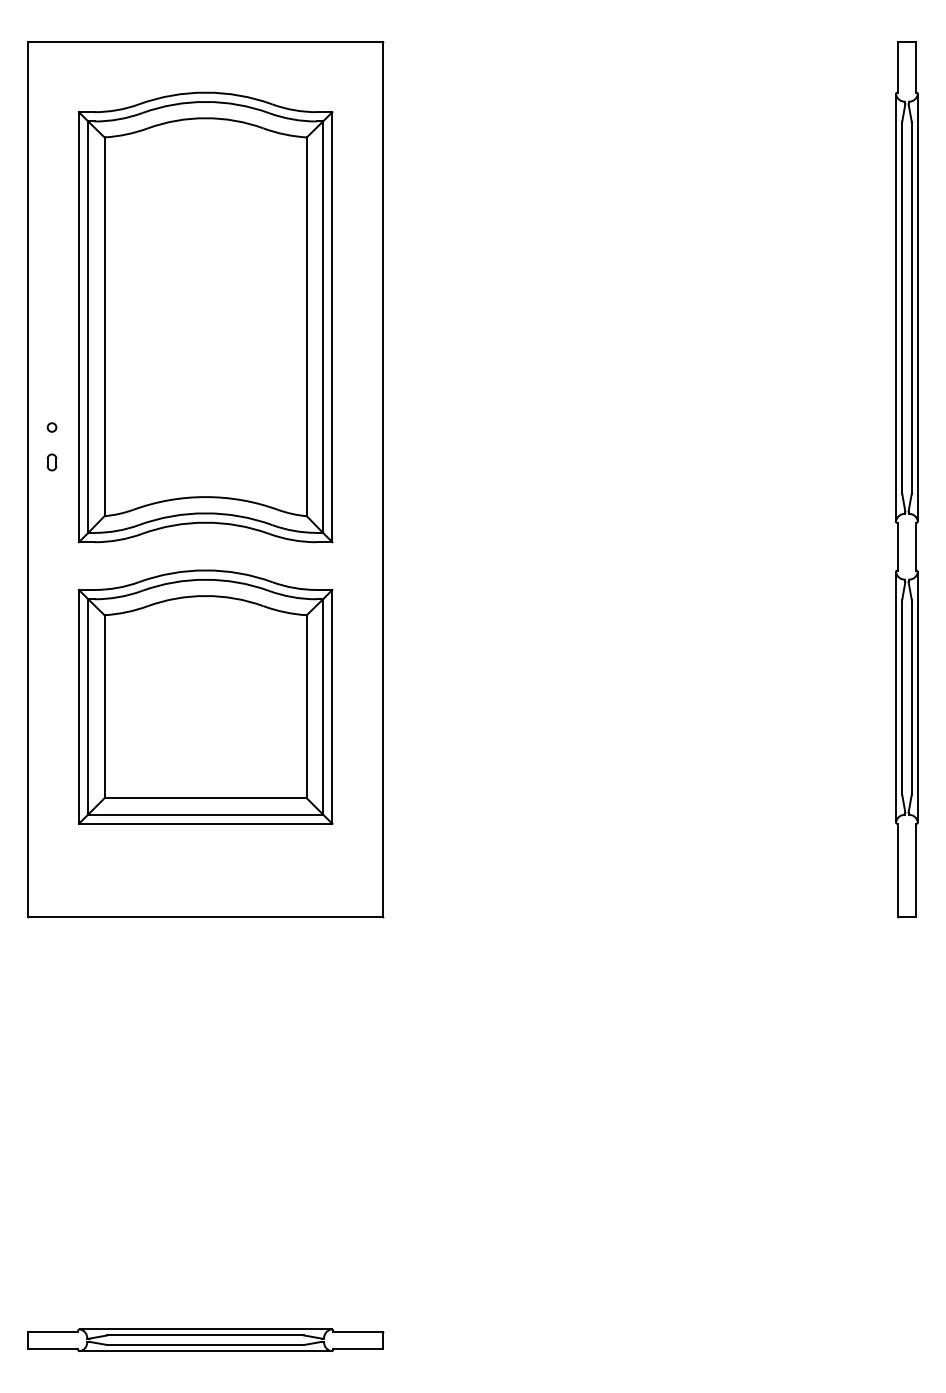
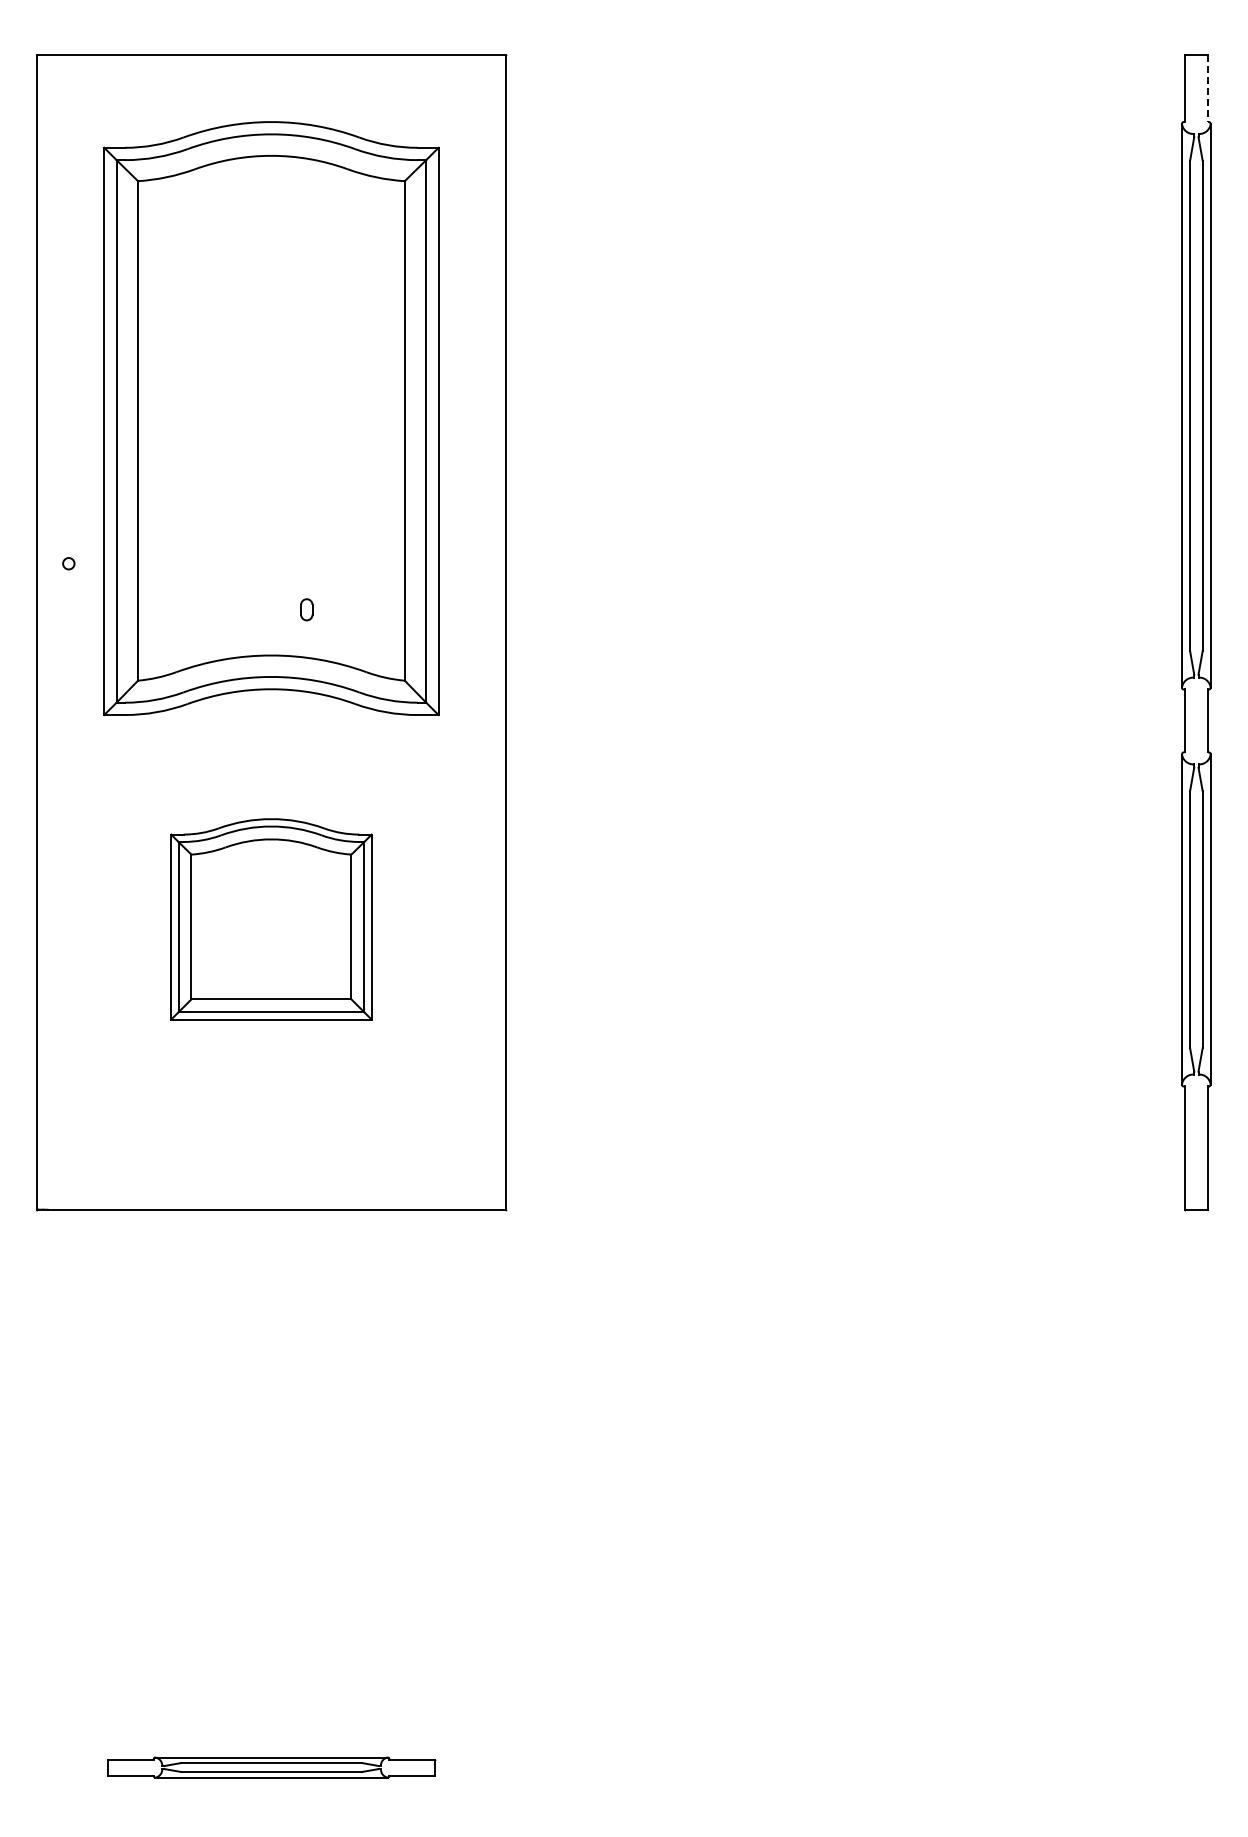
line: (915, 67) -> (1207, 89), solid -> dashed
part: (51, 462) -> (306, 609), moved
part: (205, 697) -> (271, 919), size x0.6
part: (205, 1340) -> (271, 1767), size x0.7

